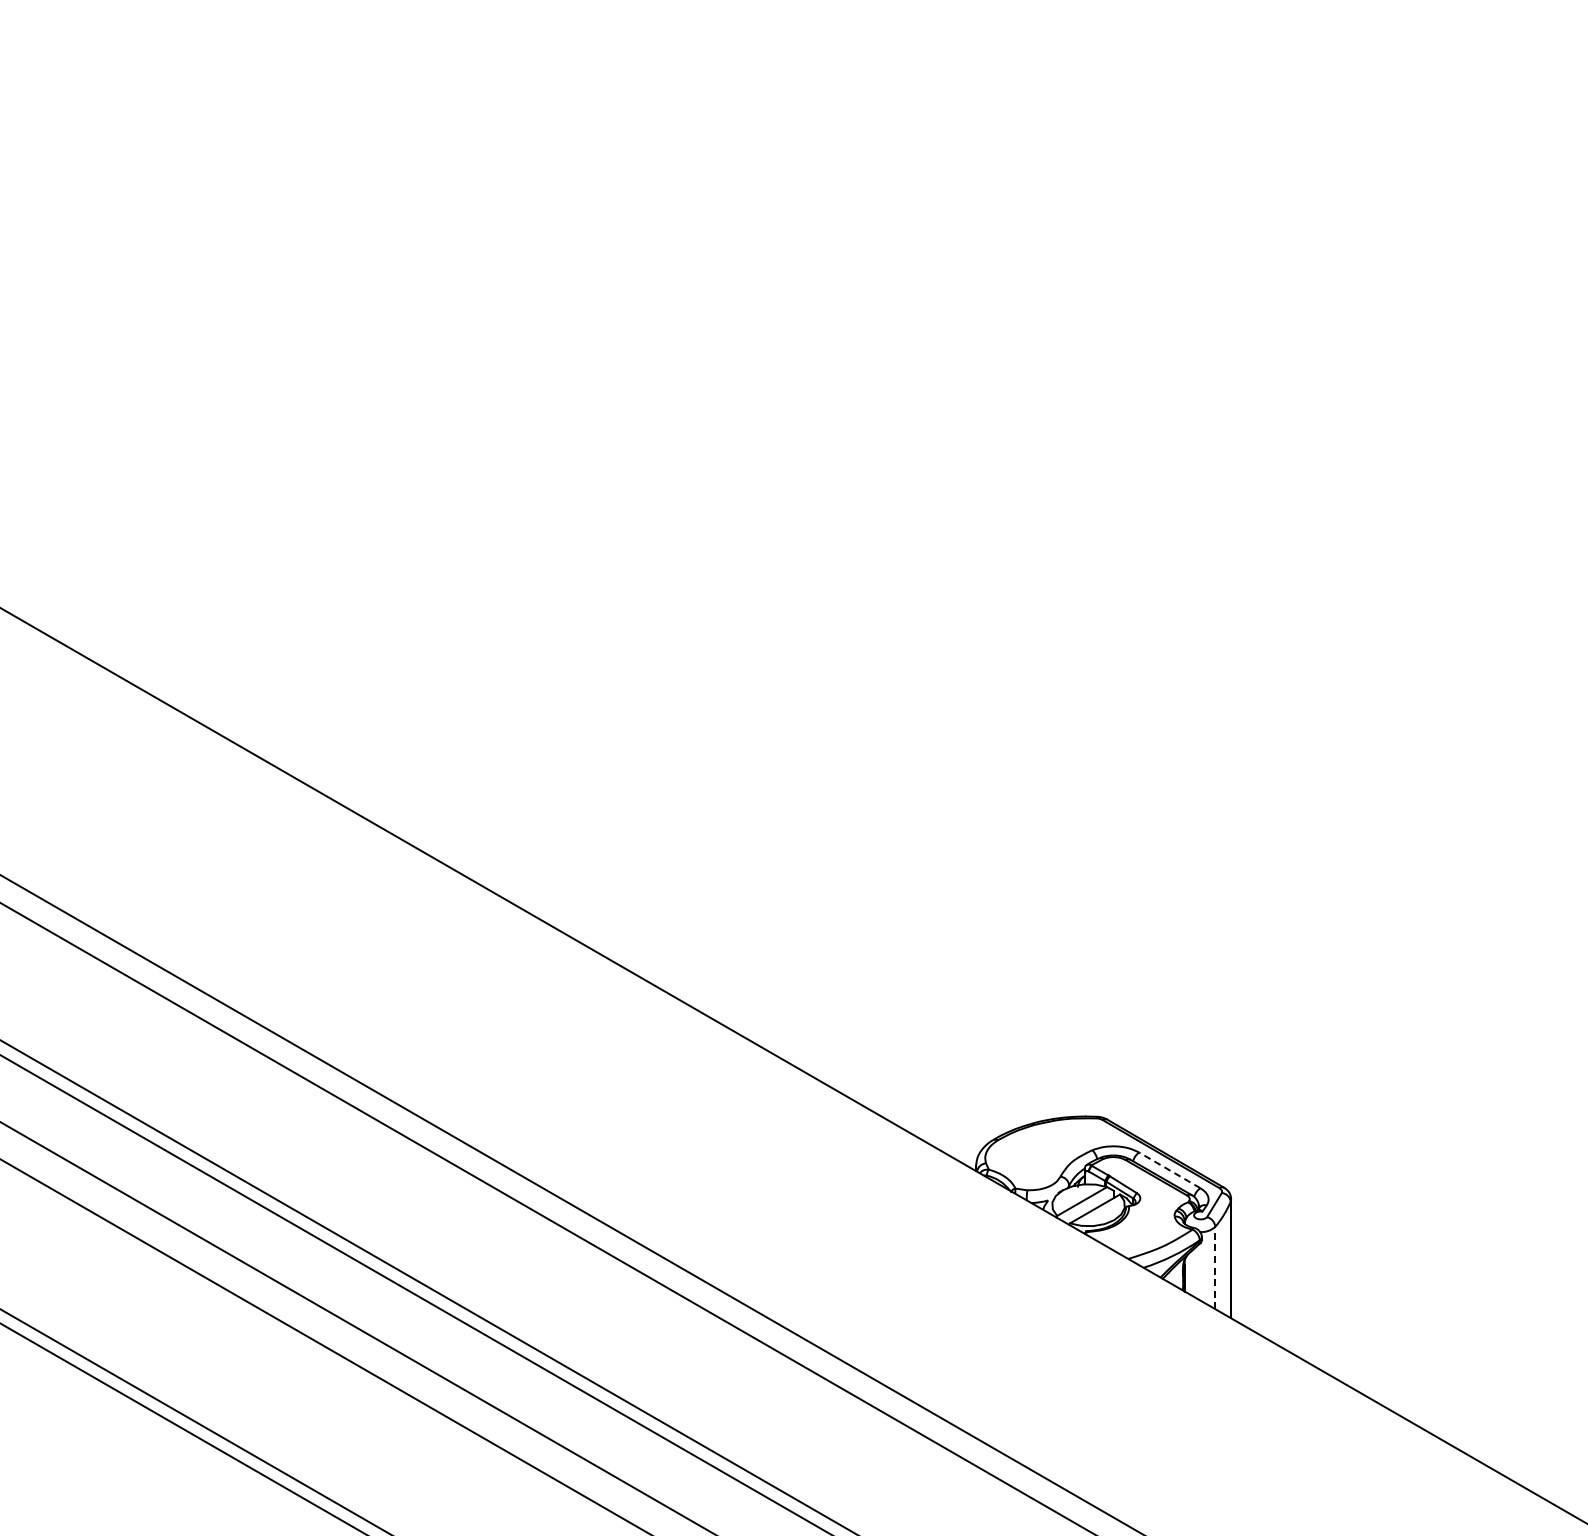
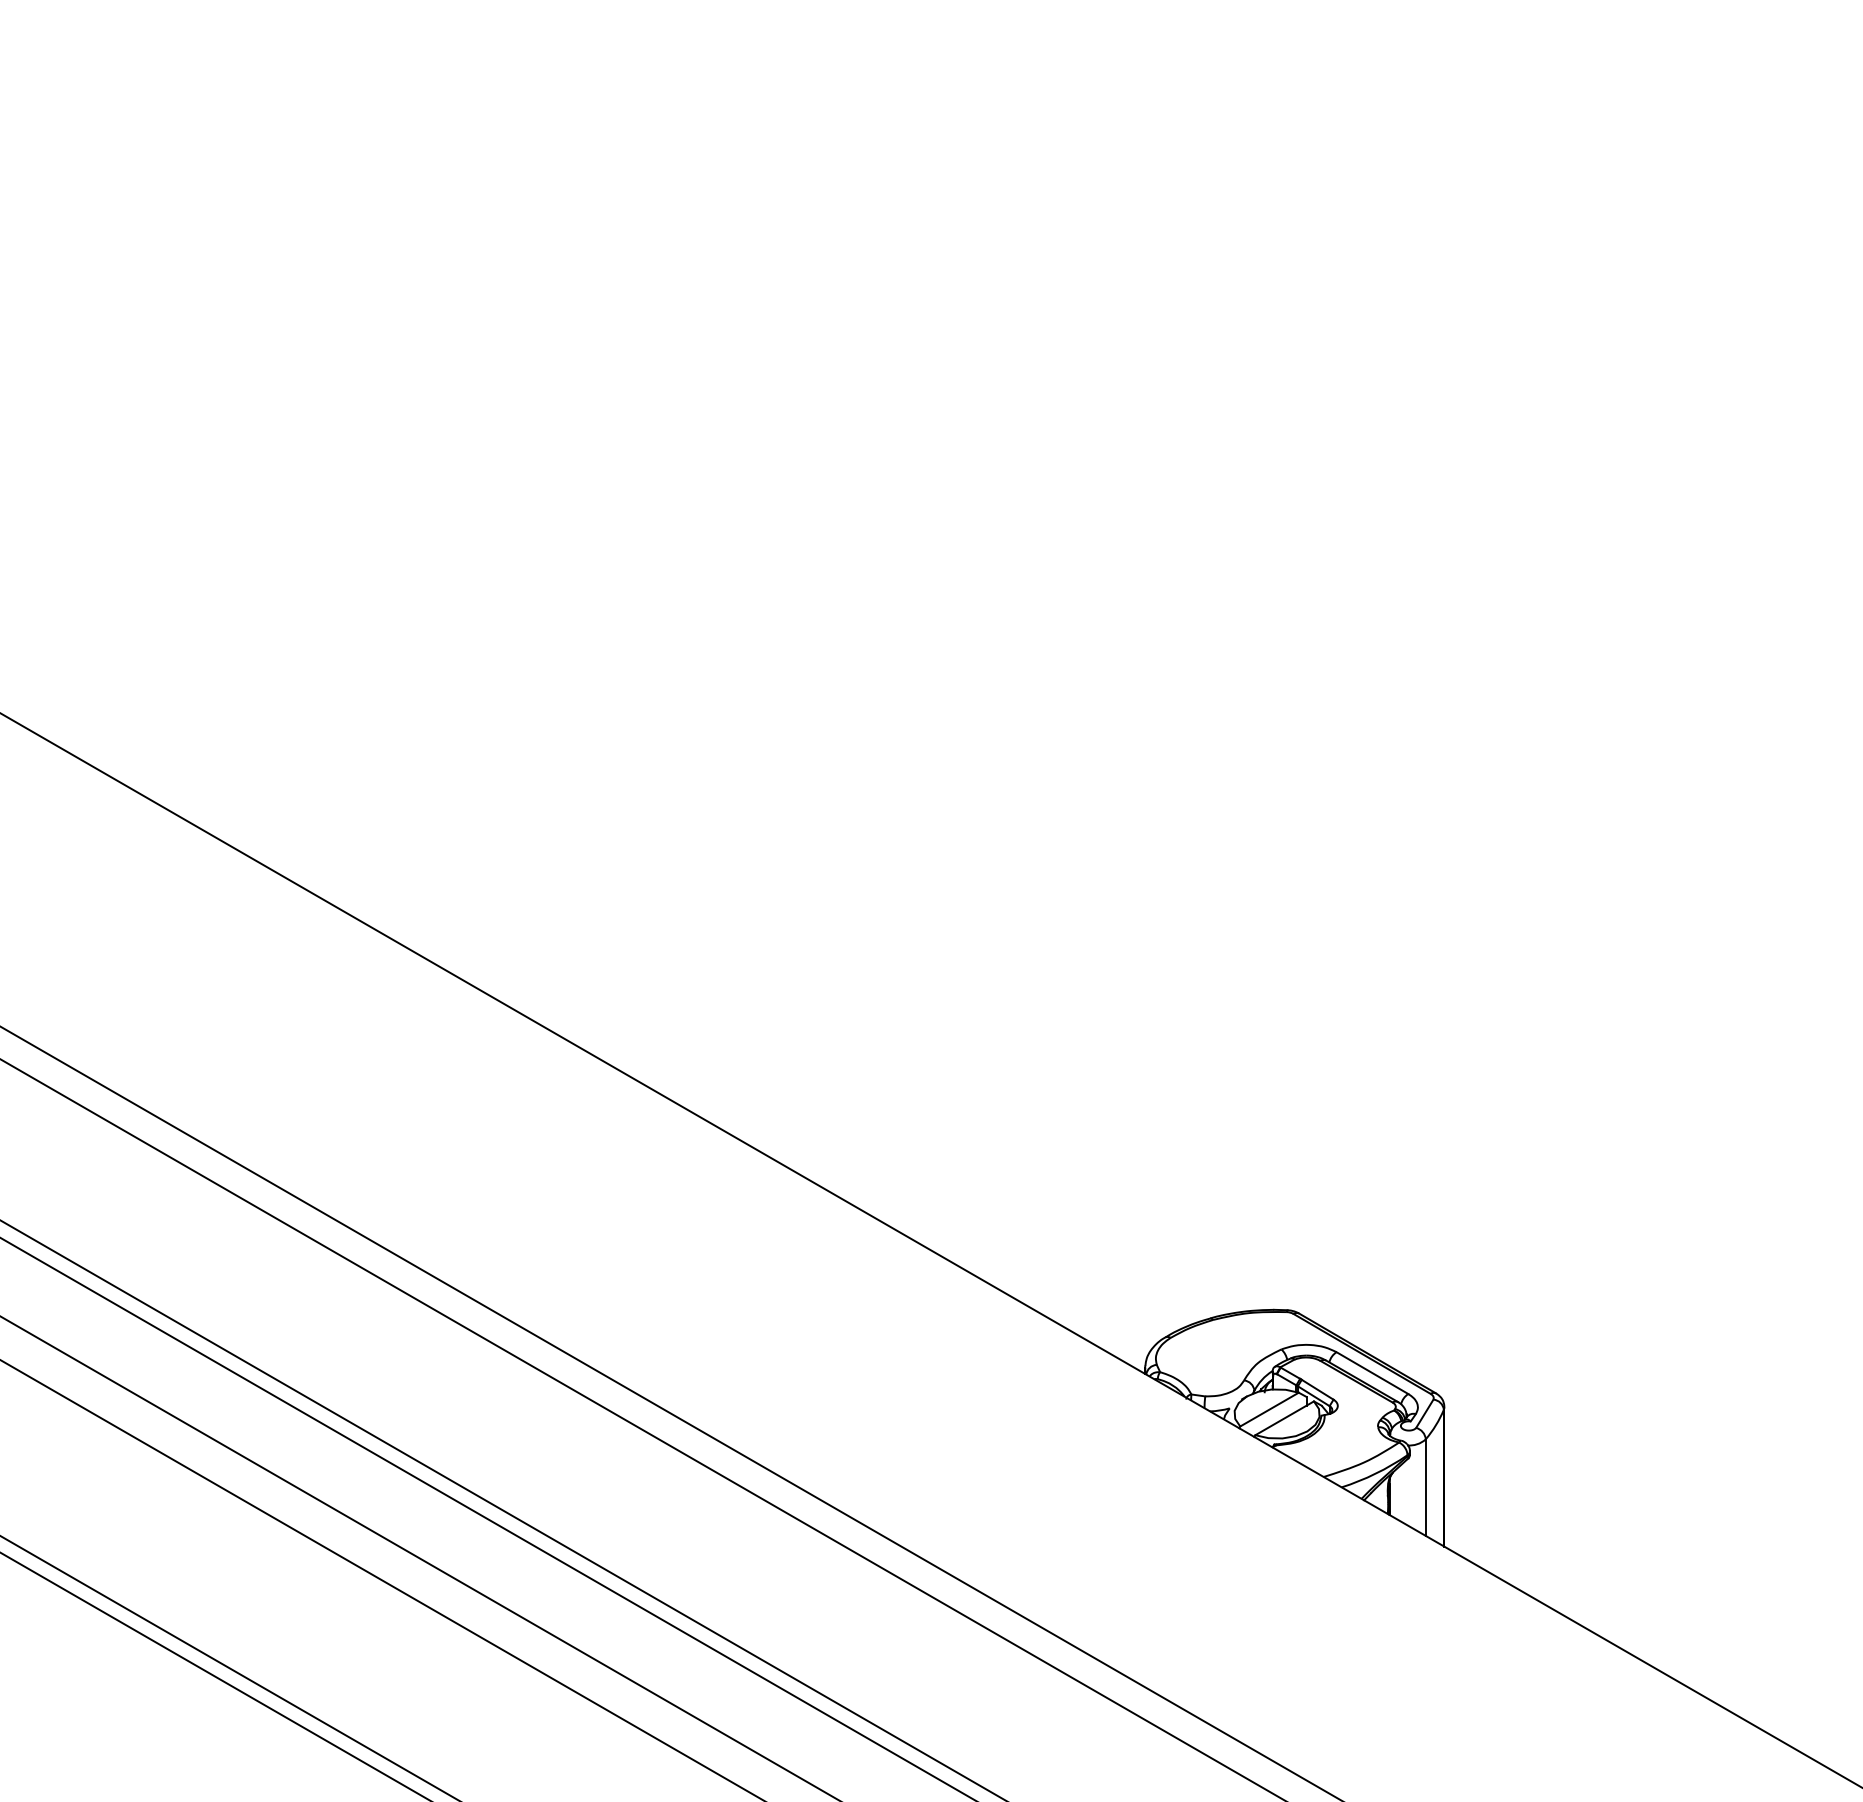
line: (1169, 1170) -> (1372, 1373), dashed -> solid
line: (1215, 1267) -> (1426, 1487), dashed -> solid

